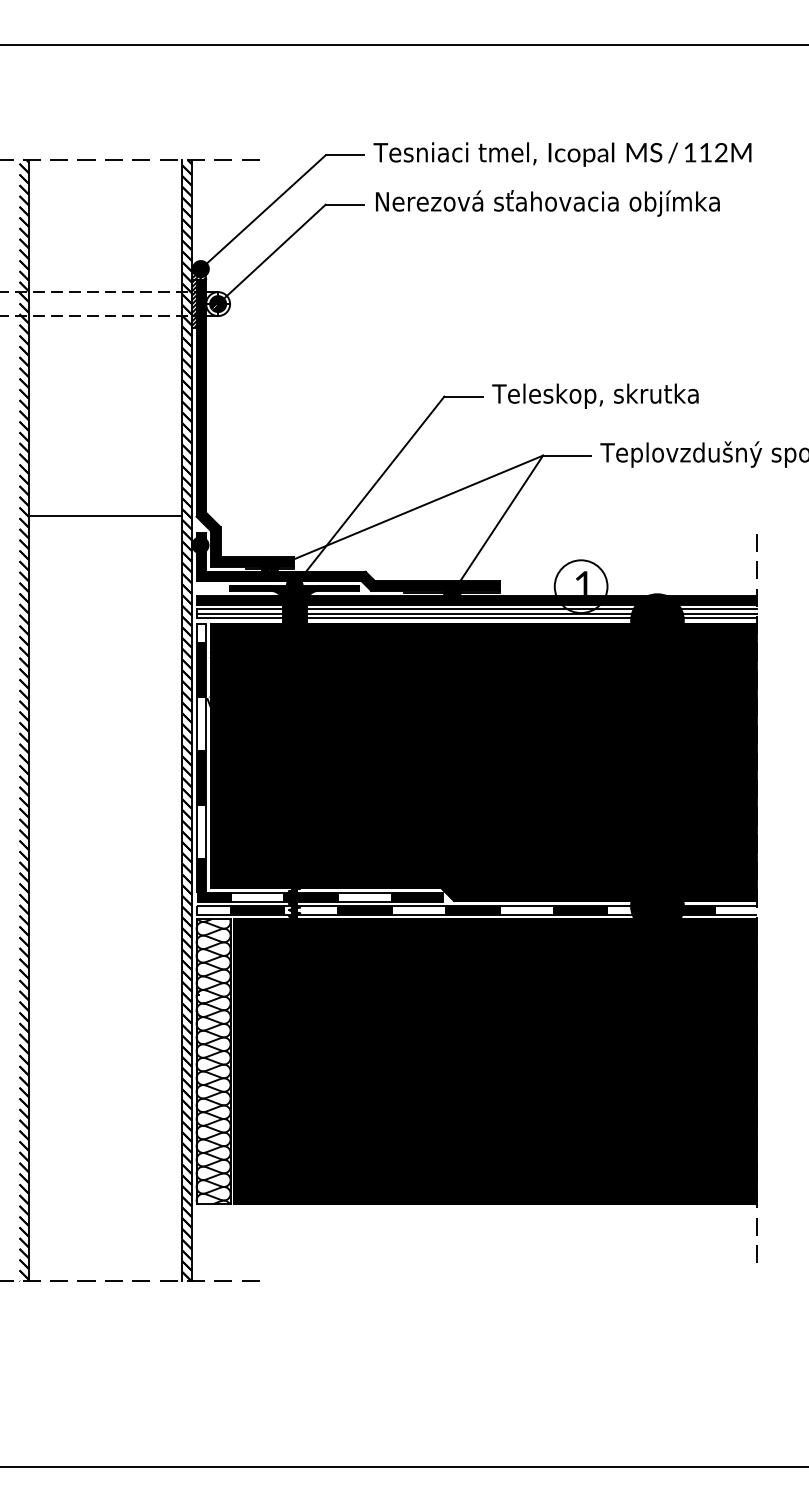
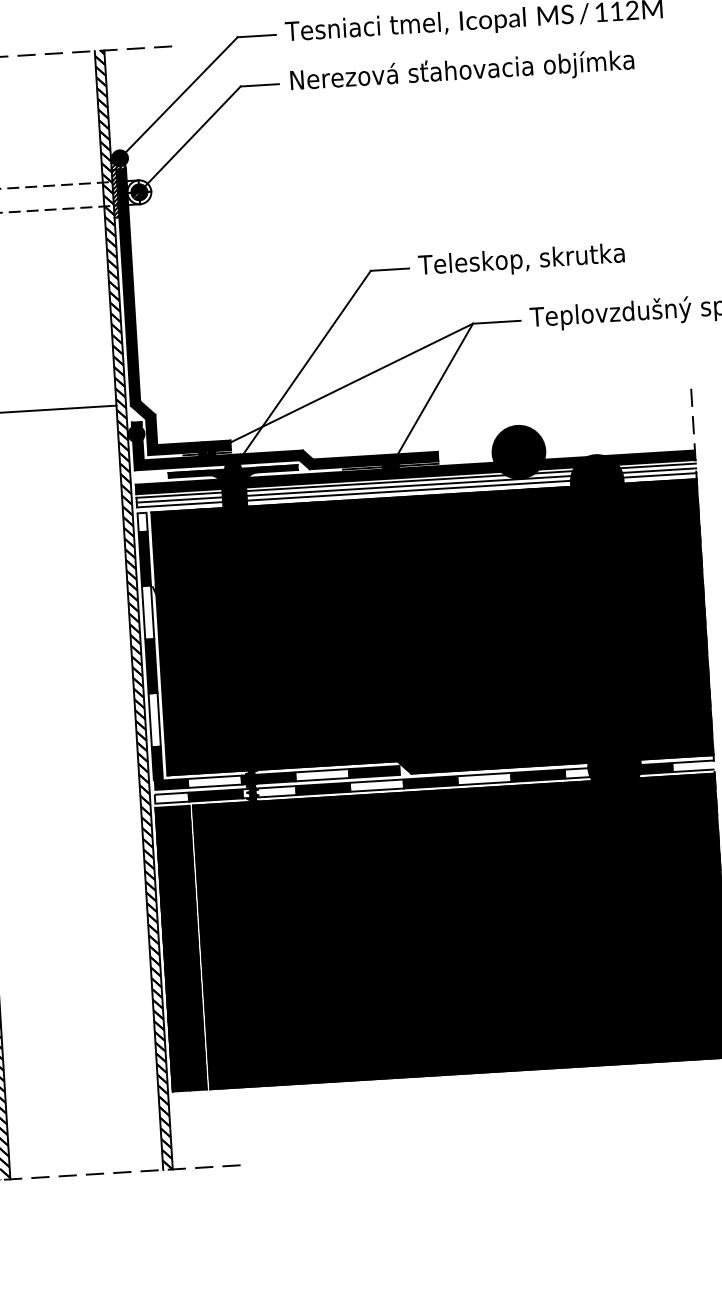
fill: (580, 586) -> (518, 452), added
fill: (213, 1061) -> (180, 948), added

